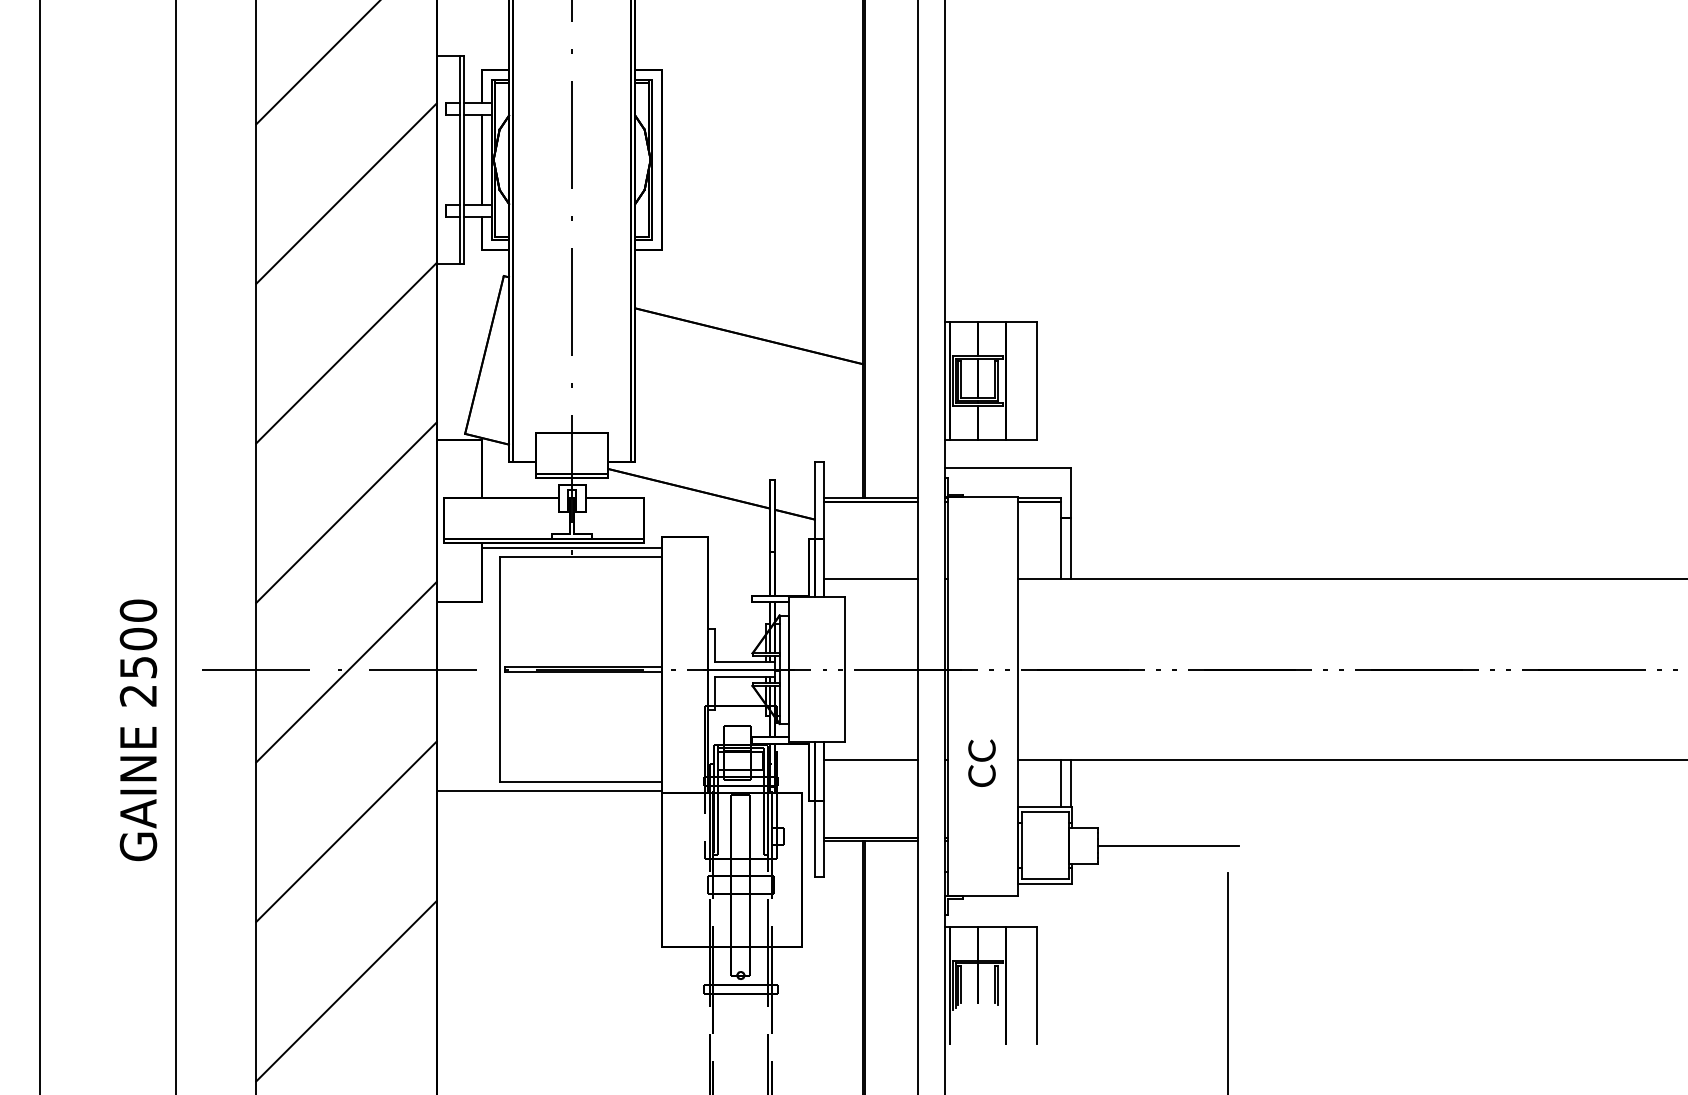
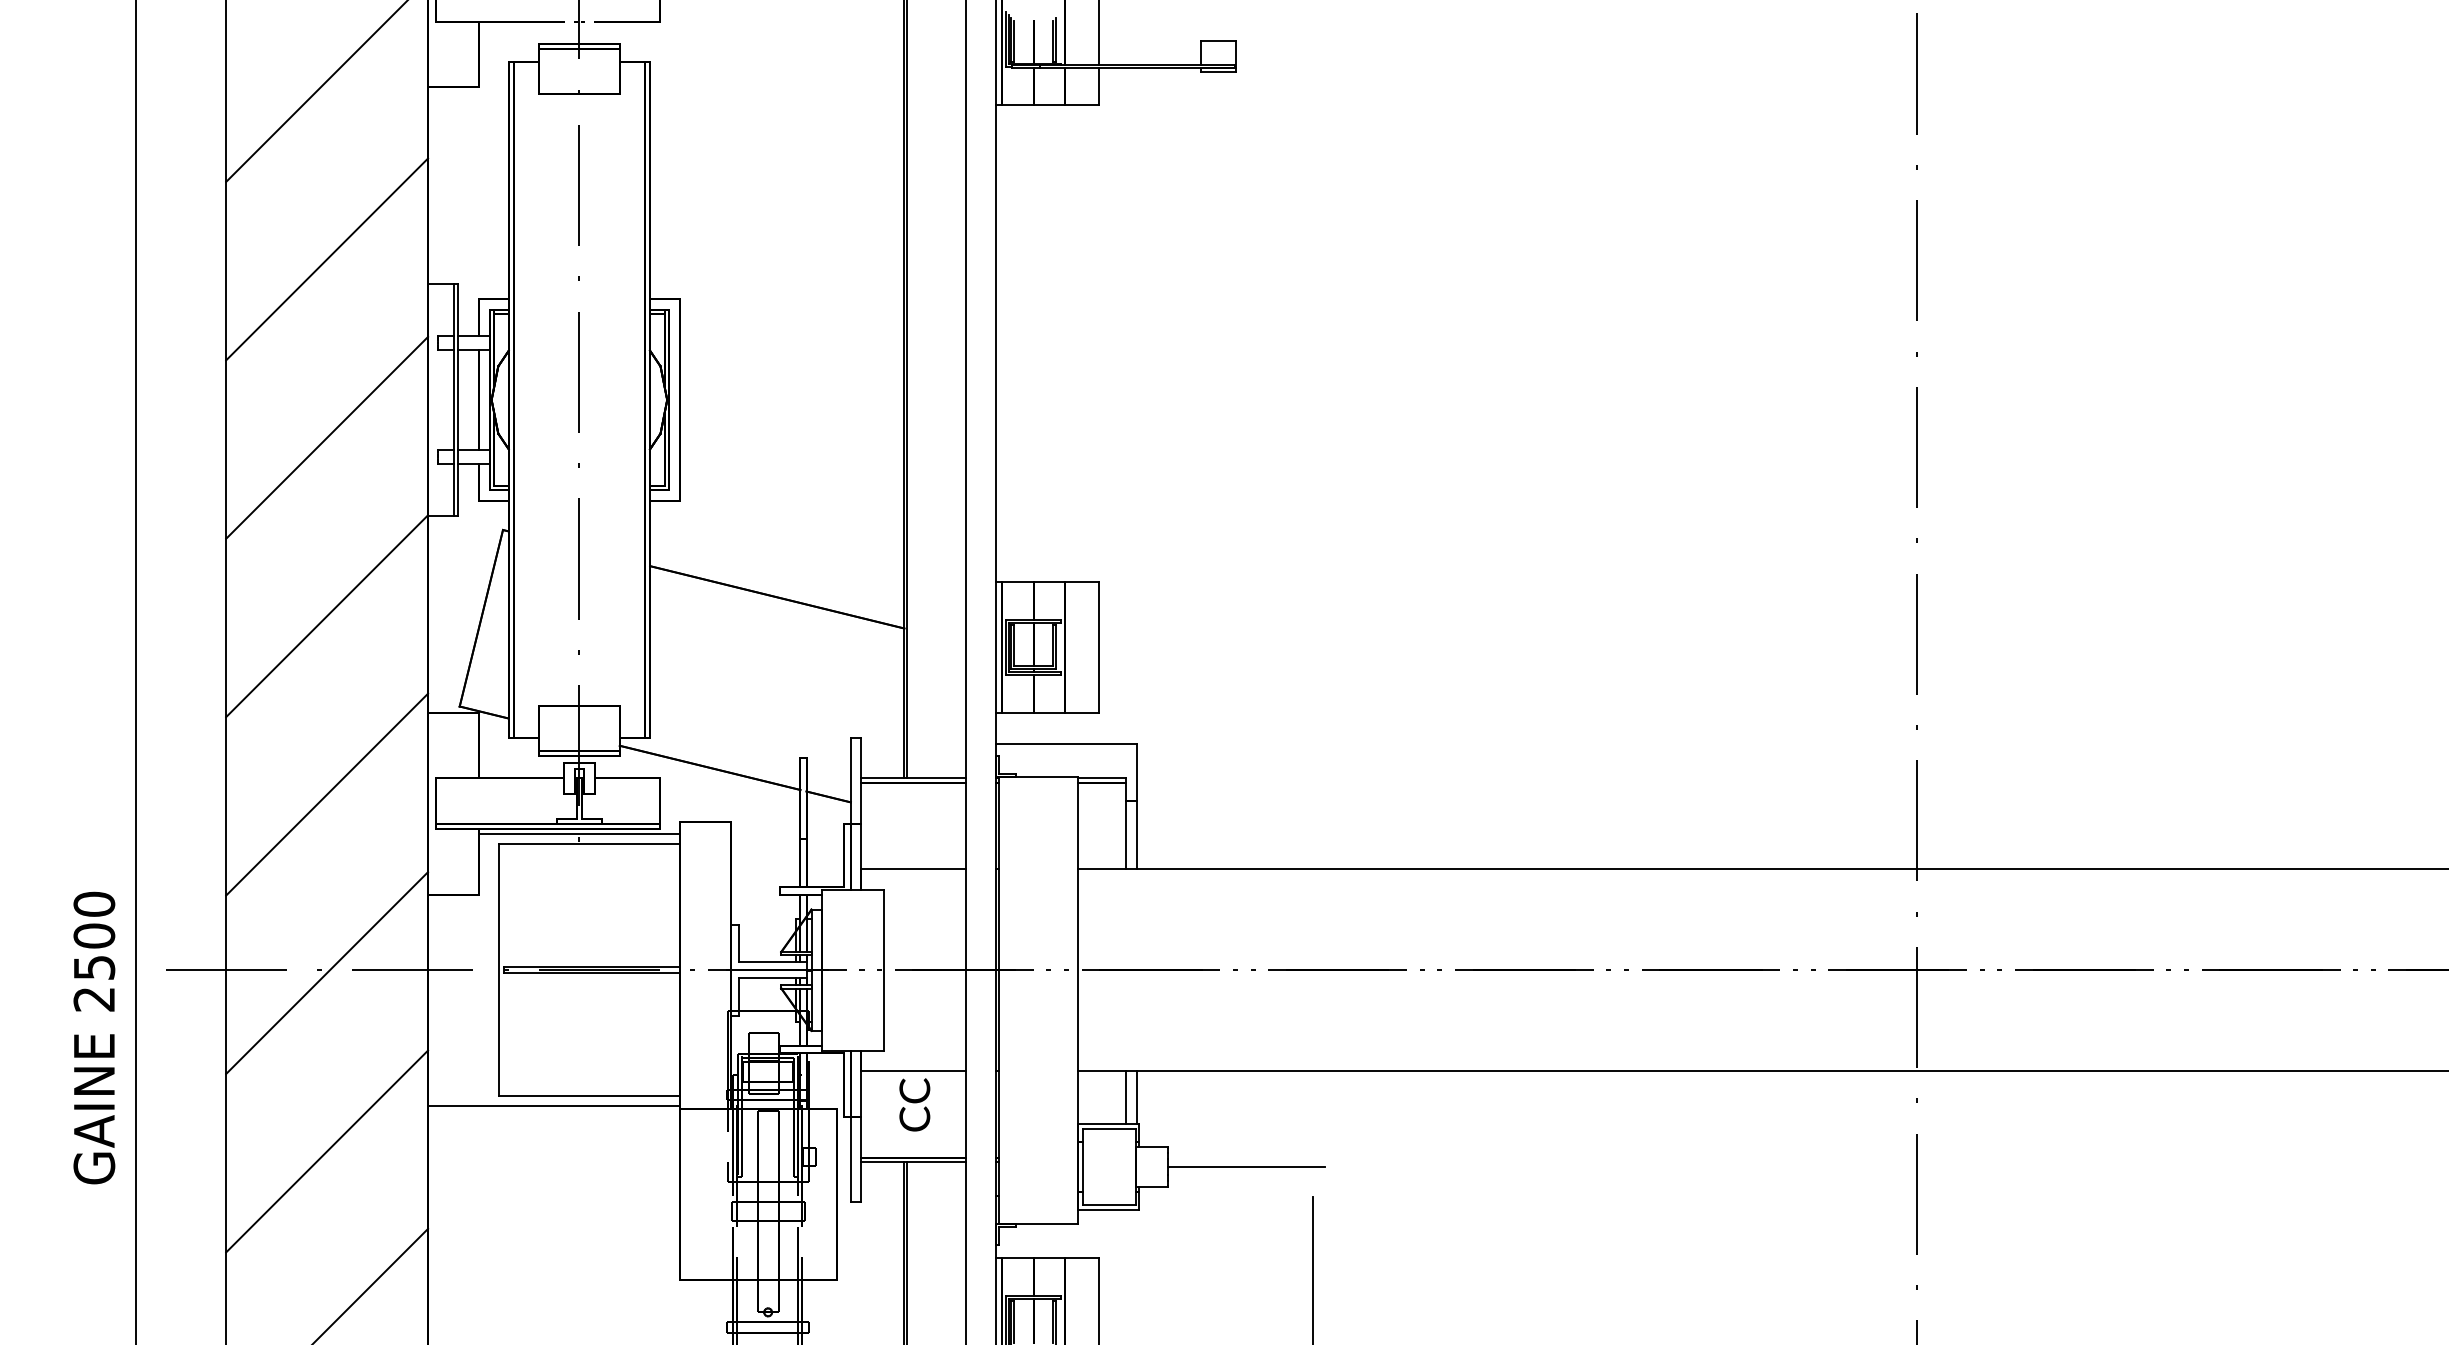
text: (981, 762) -> (914, 1104), moved

